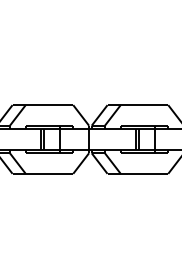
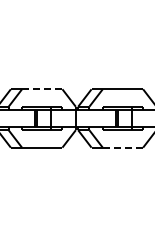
line: (48, 105) -> (41, 89), solid -> dashed
line: (145, 173) -> (123, 147), solid -> dashed

